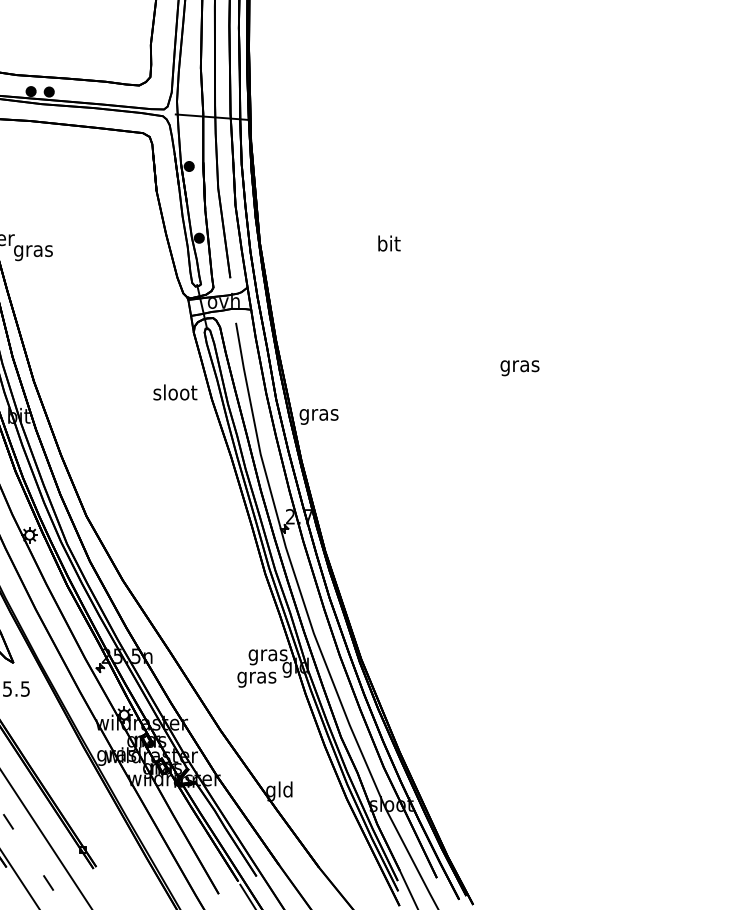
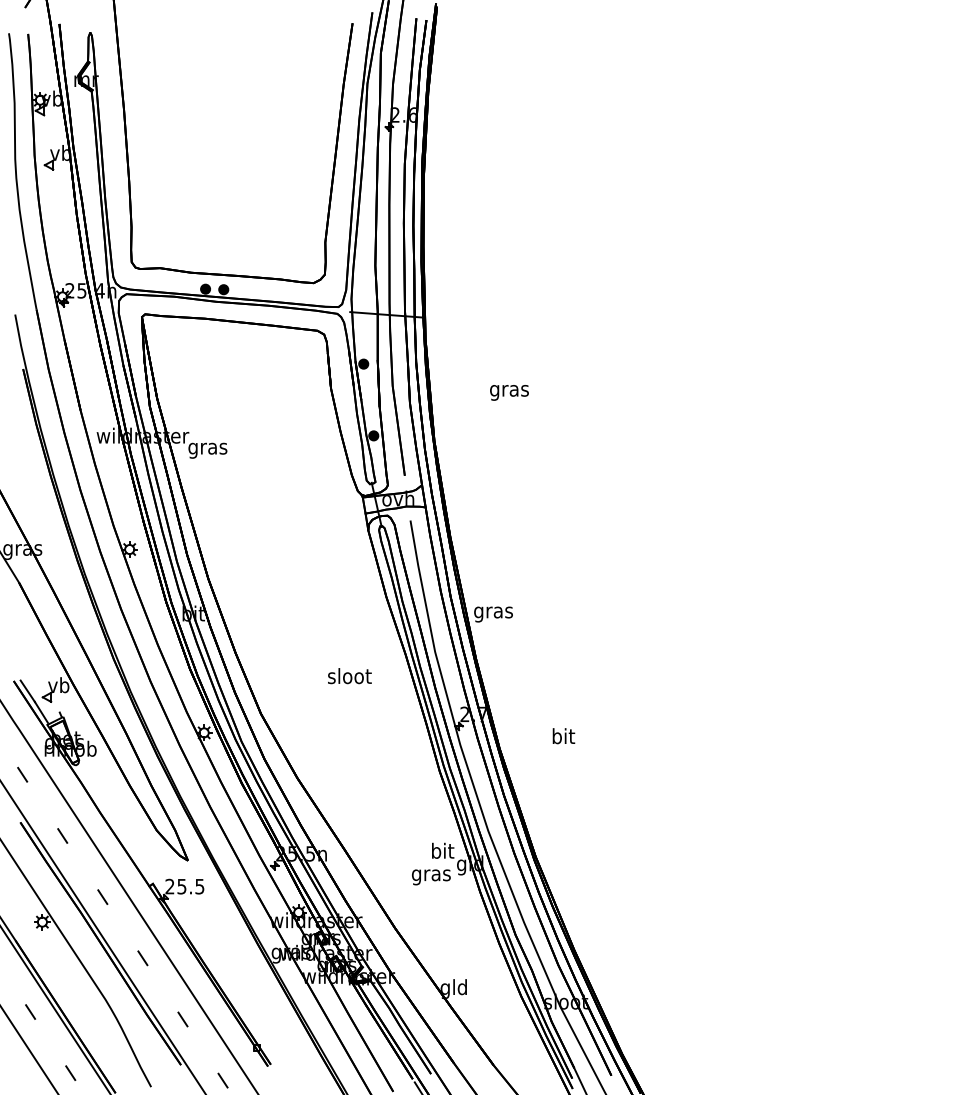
text: (389, 243) -> (563, 736), moved
text: (520, 367) -> (509, 392), moved
text: (175, 392) -> (349, 676), moved
text: (268, 654) -> (442, 852), gras -> bit

